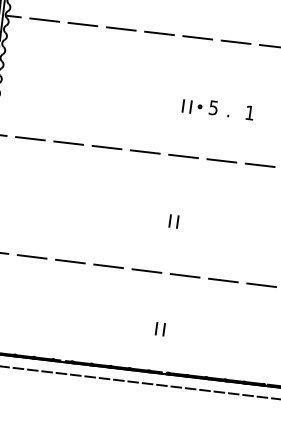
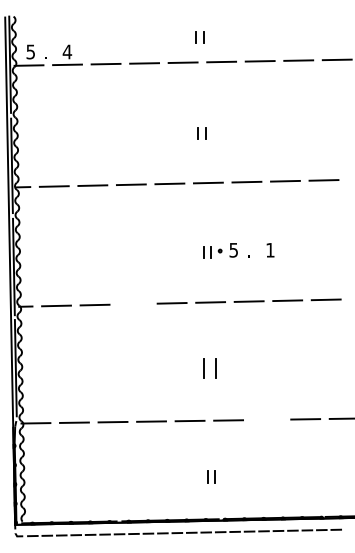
line: (107, 146) -> (133, 303), removed
part: (173, 220) -> (209, 367), size x1.6
line: (222, 280) -> (266, 419), removed

